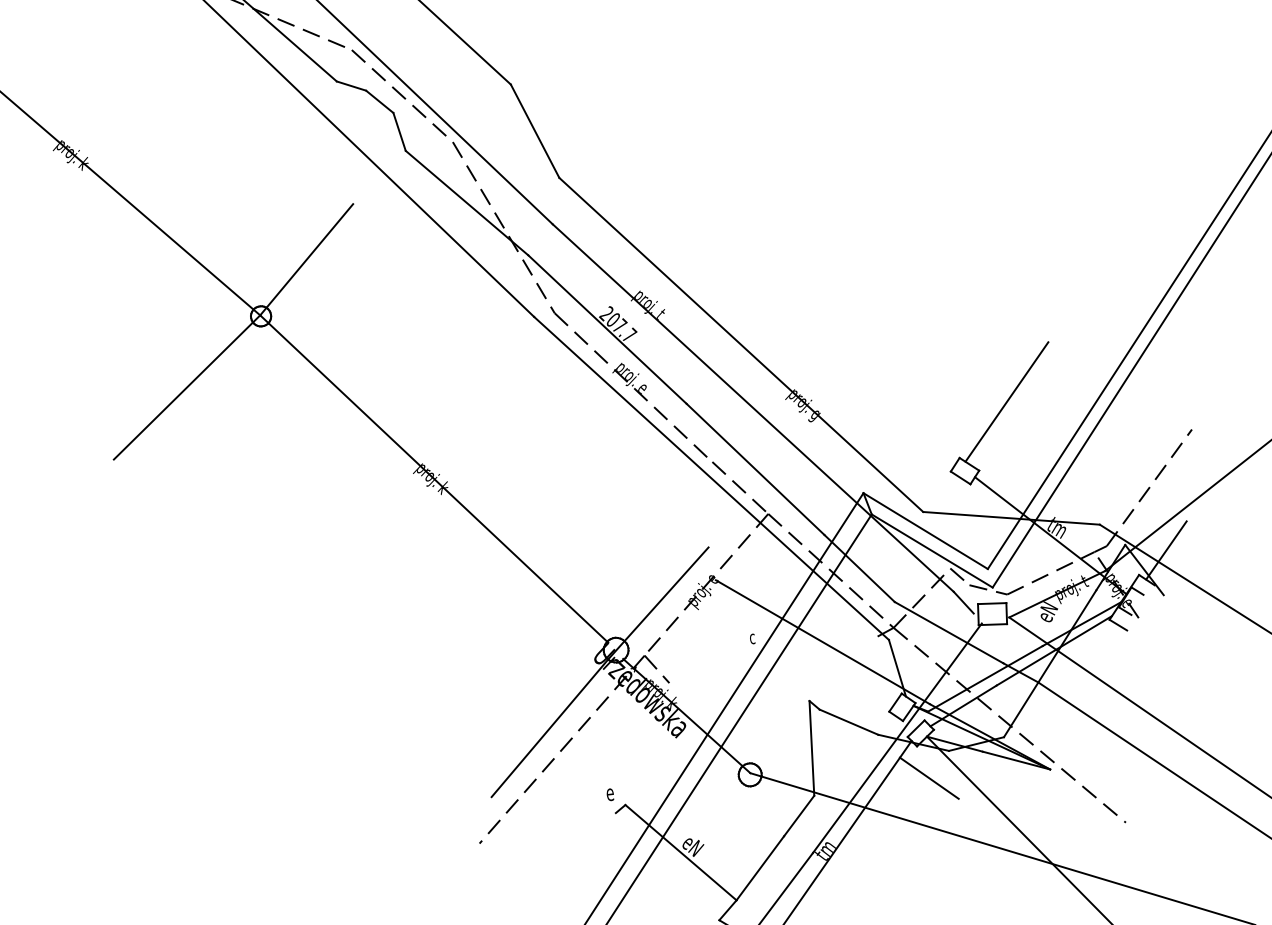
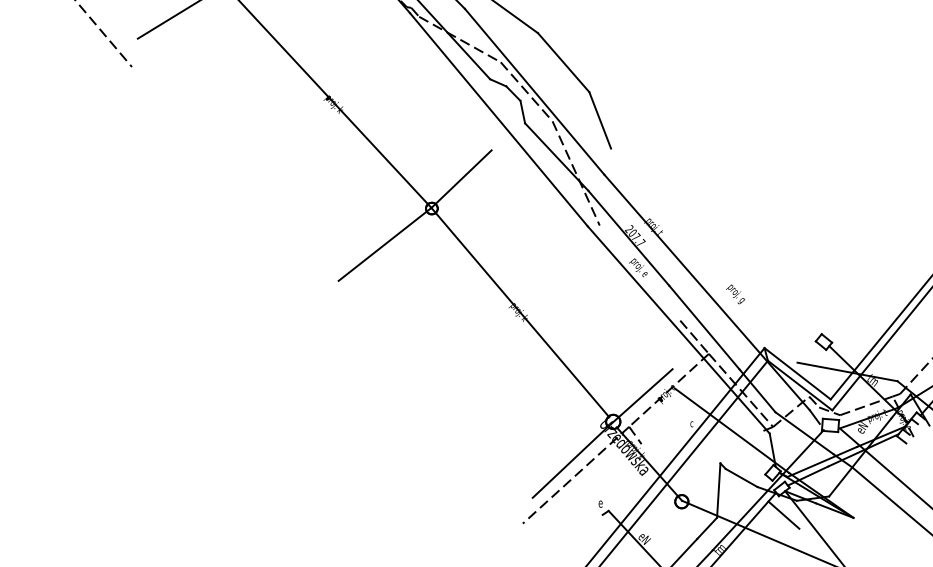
line: (741, 344) -> (704, 255), removed
line: (632, 386) -> (639, 272), removed
line: (1005, 400) -> (851, 304), removed
line: (1010, 724) -> (833, 489), removed

